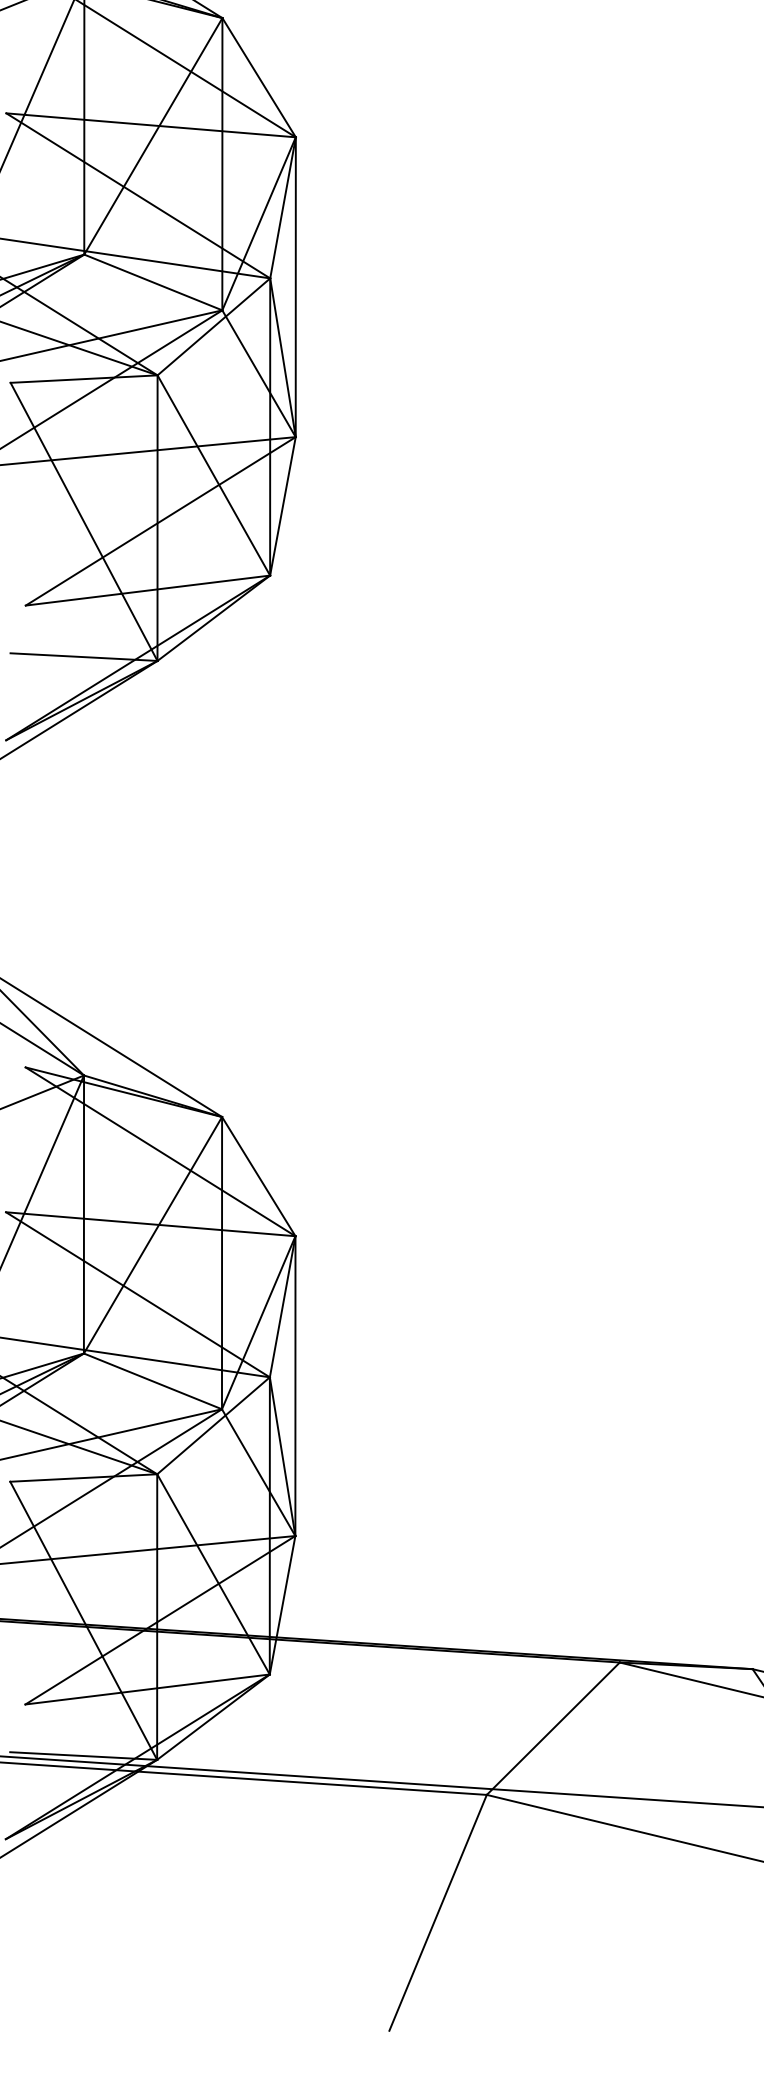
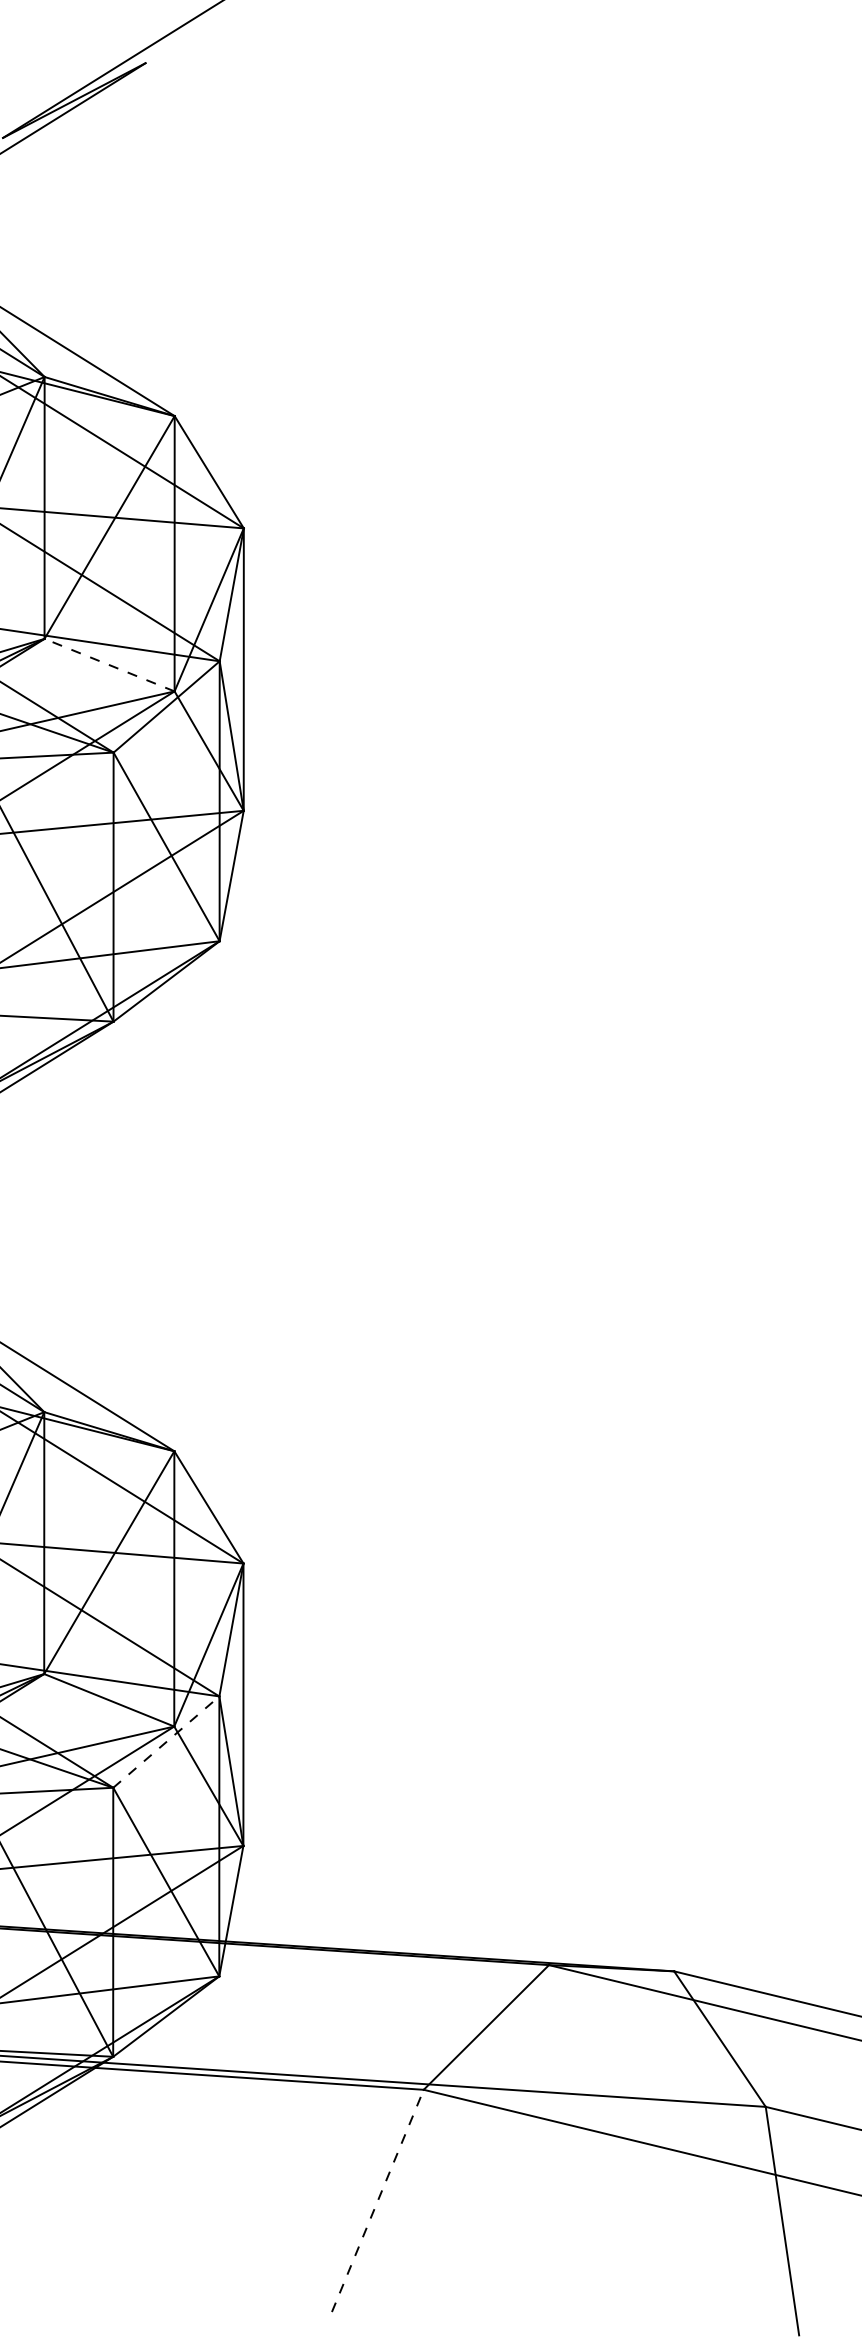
line: (153, 281) -> (109, 664), solid -> dashed
line: (213, 1426) -> (166, 1742), solid -> dashed
line: (438, 1912) -> (378, 2200), solid -> dashed

